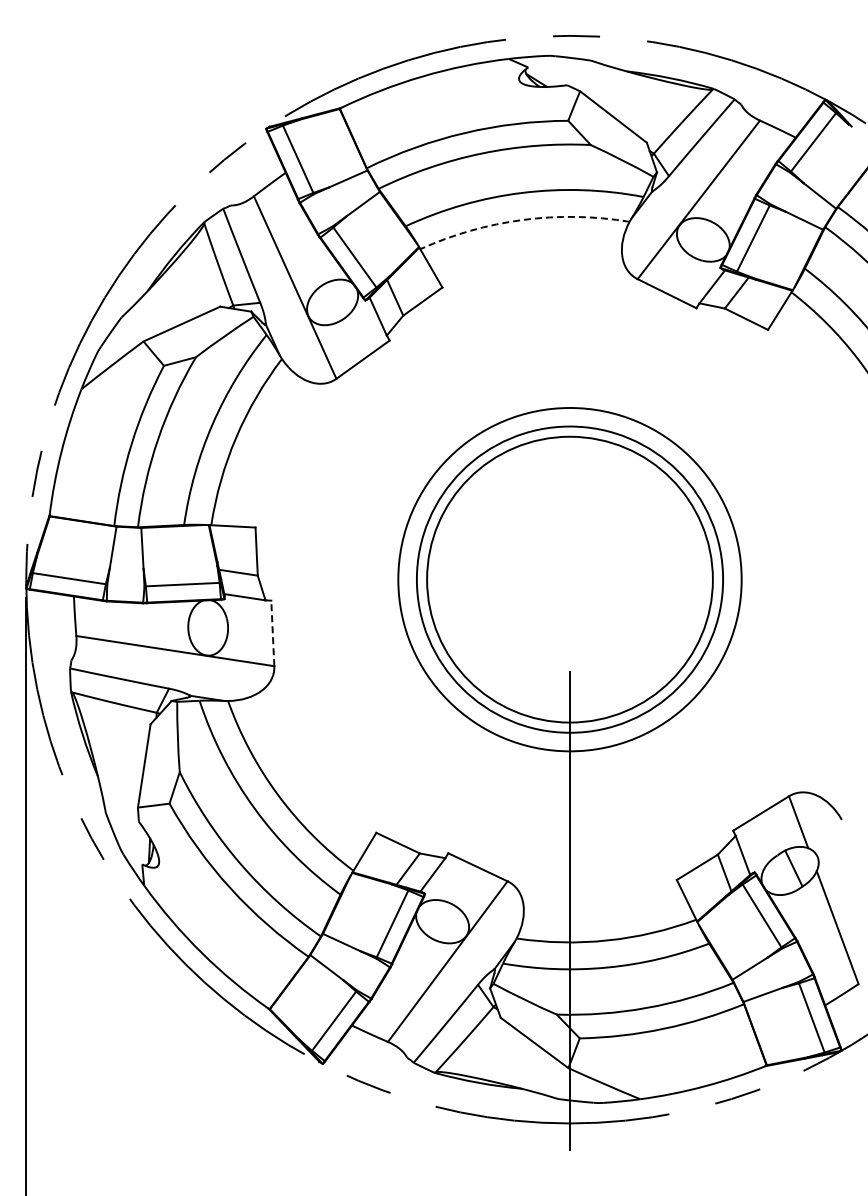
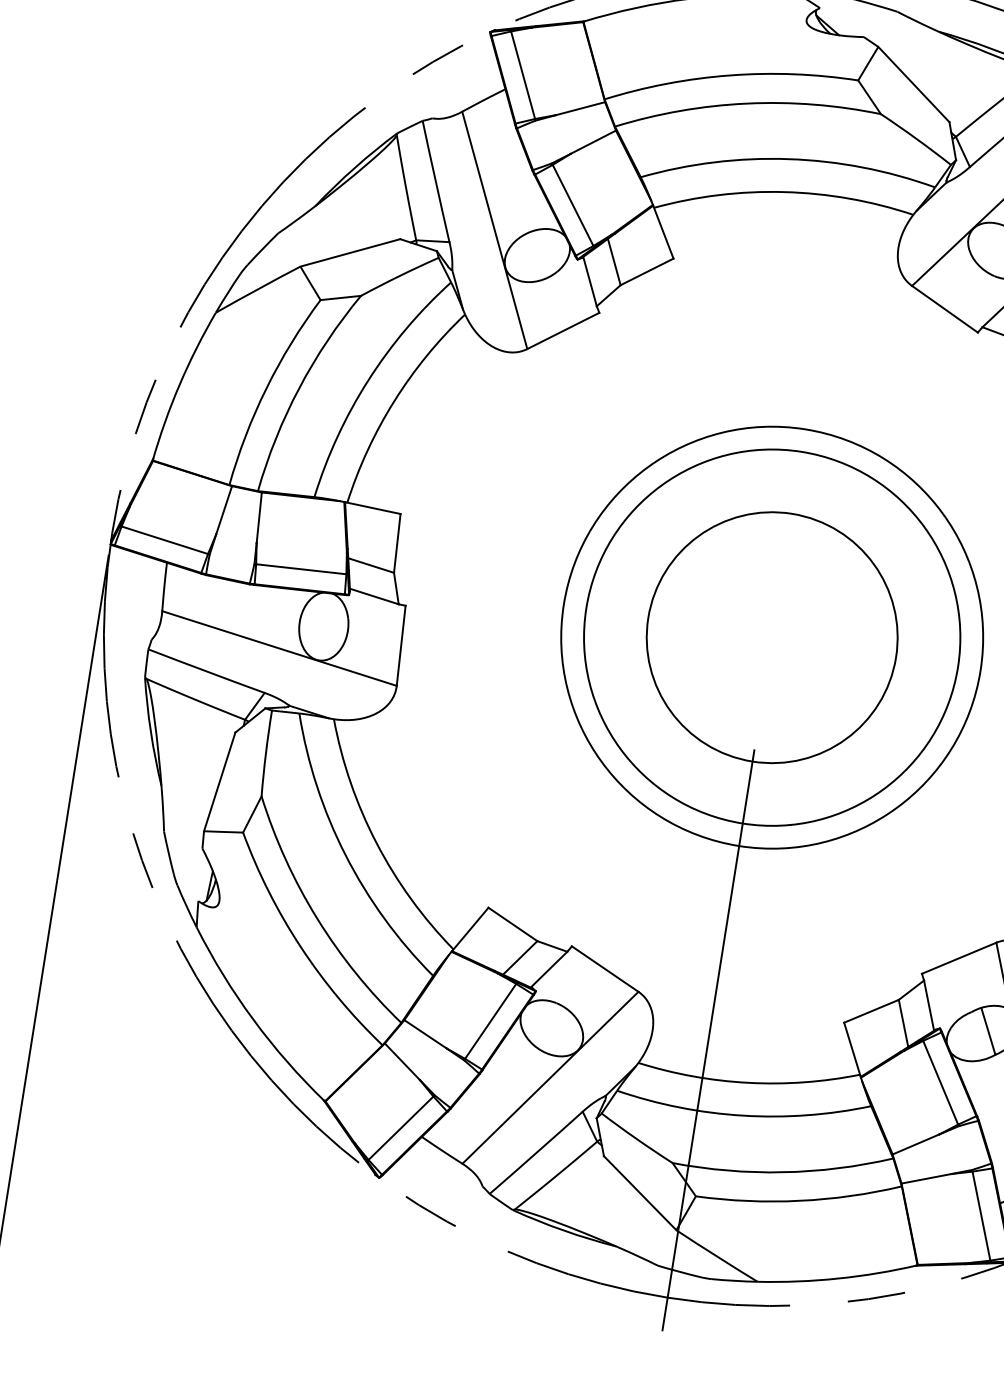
arc: (522, 219) -> (783, 191), dashed -> solid
circle: (569, 579) -> (771, 637), size x0.71
line: (272, 633) -> (400, 645), dashed -> solid

